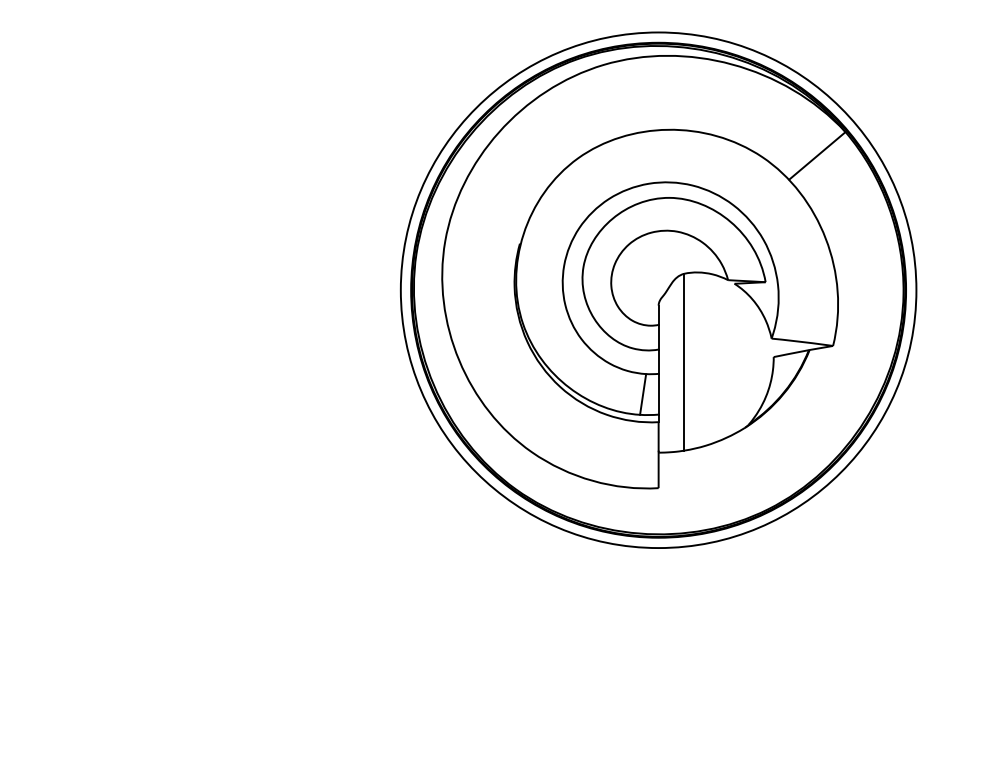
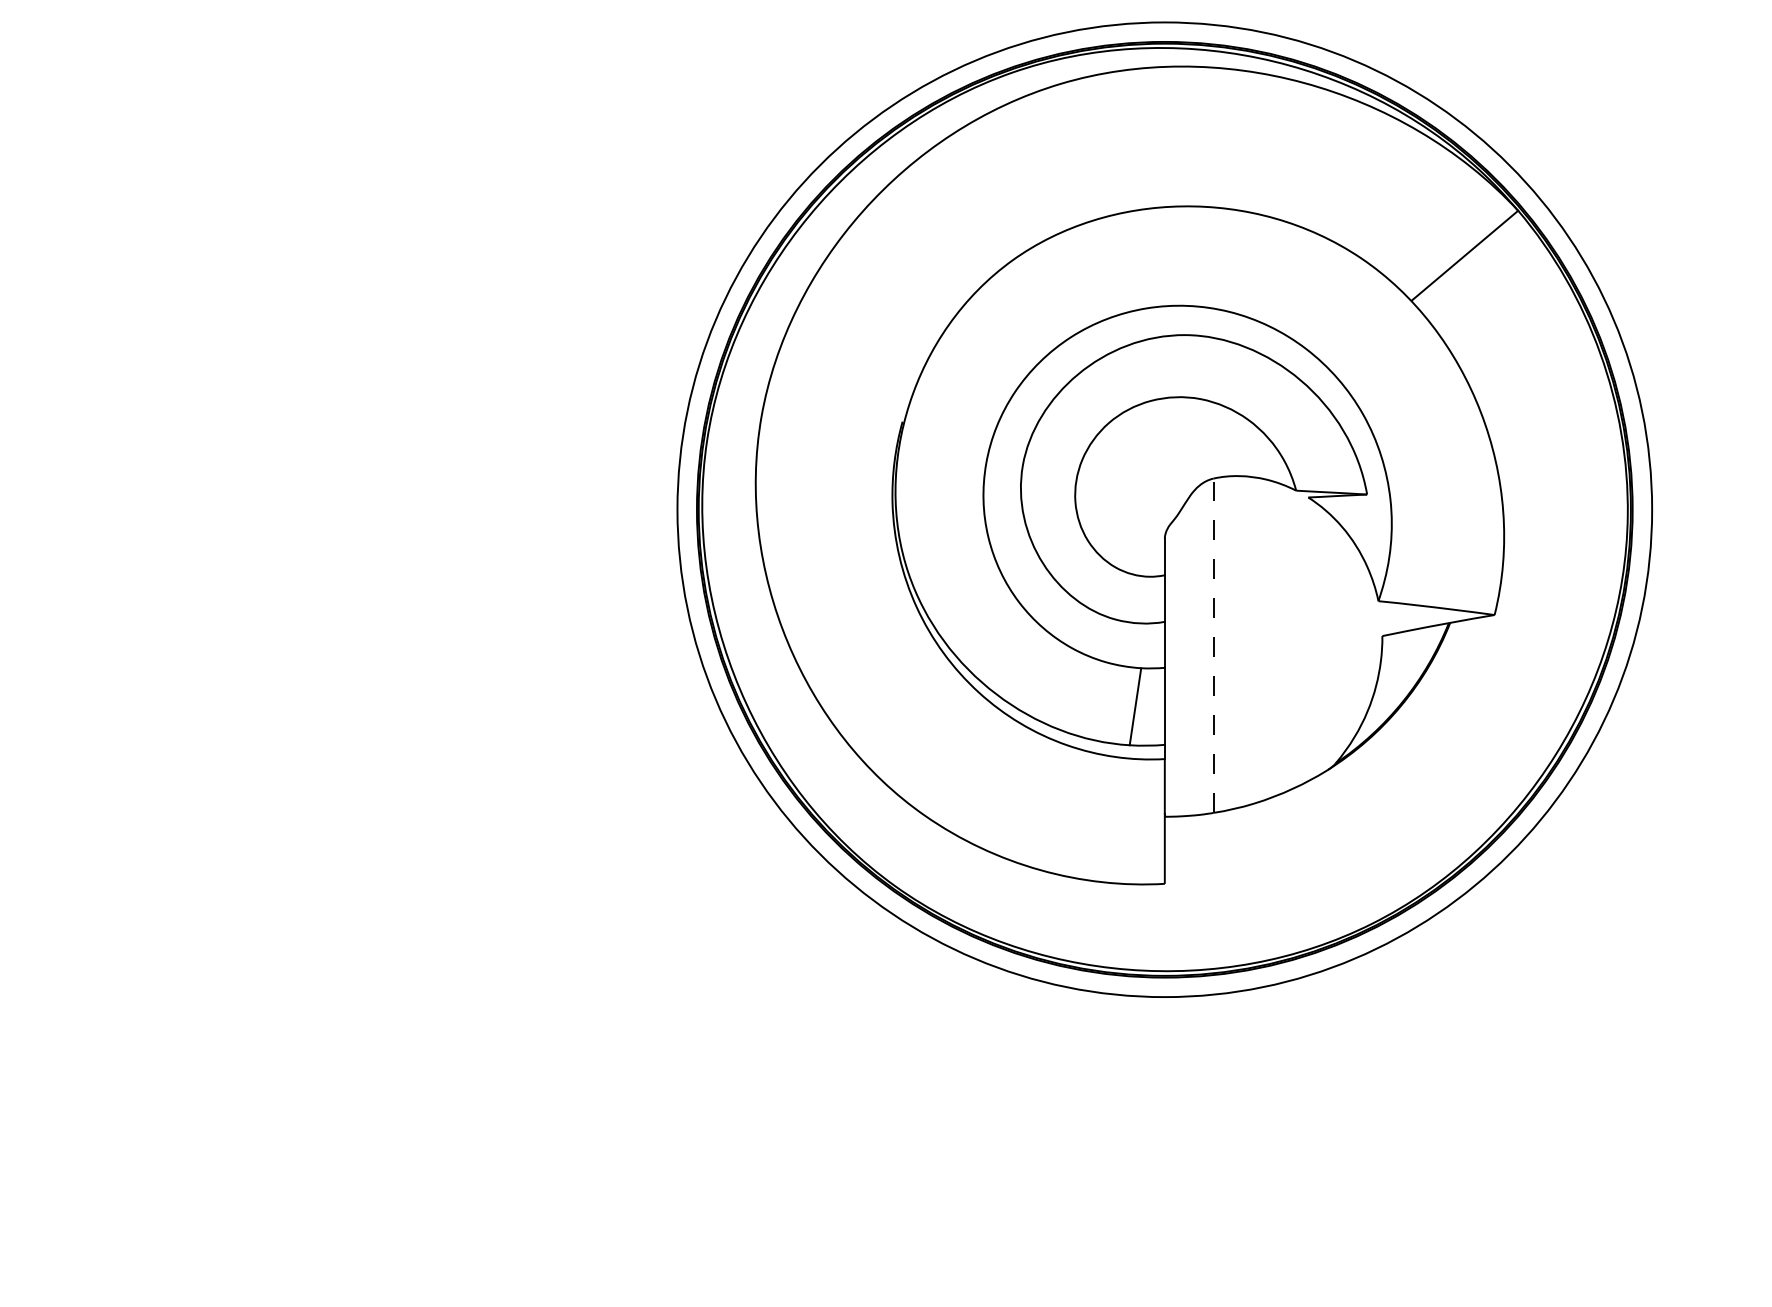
line: (684, 361) -> (1213, 644), solid -> dashed

